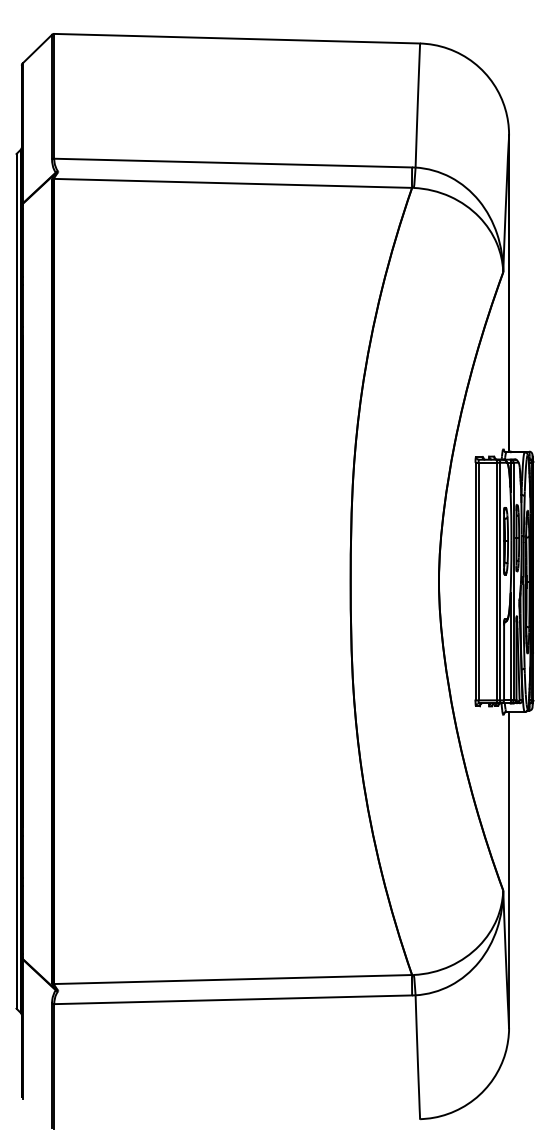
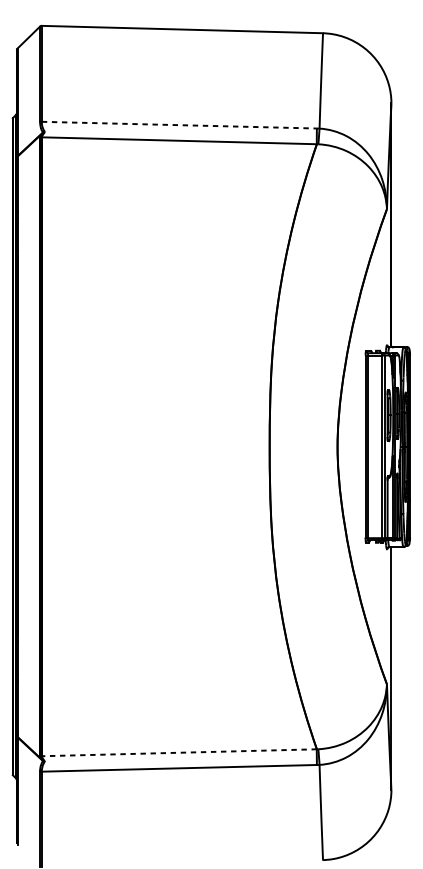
line: (233, 163) -> (179, 125), solid -> dashed
line: (233, 979) -> (179, 752), solid -> dashed

